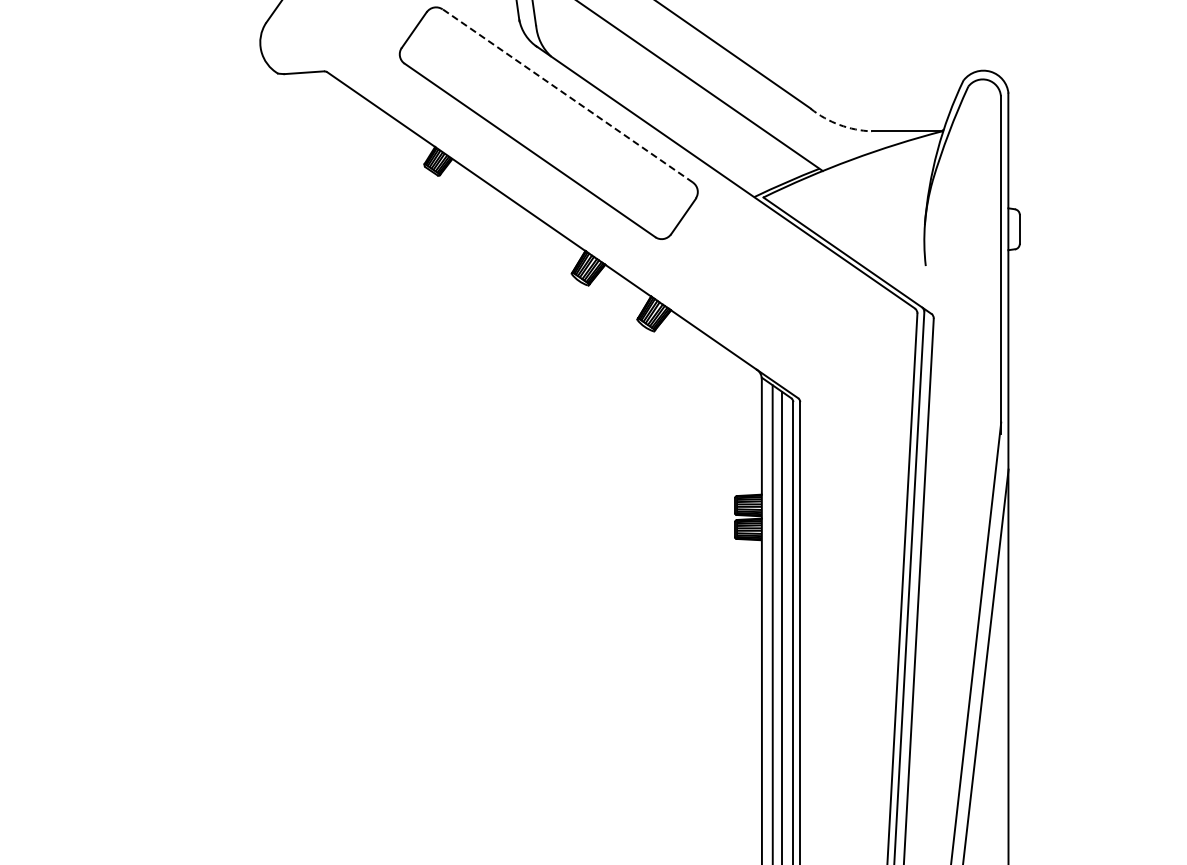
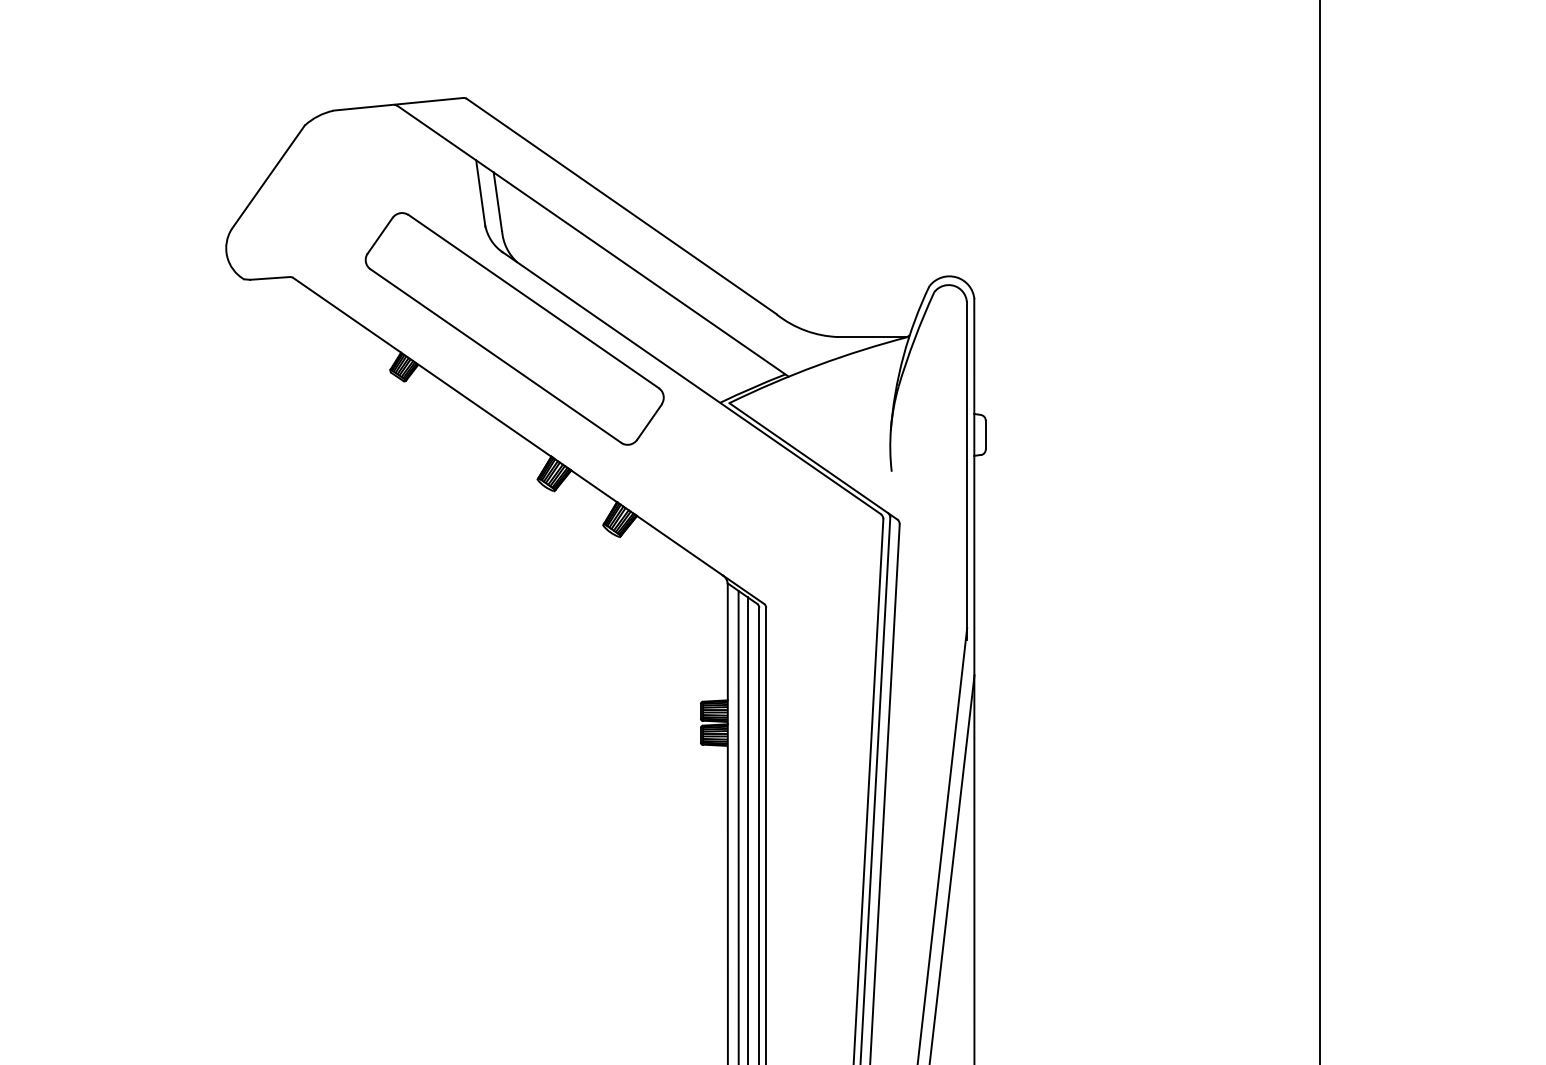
line: (567, 95) -> (533, 301), dashed -> solid
arc: (839, 124) -> (805, 330), dashed -> solid

